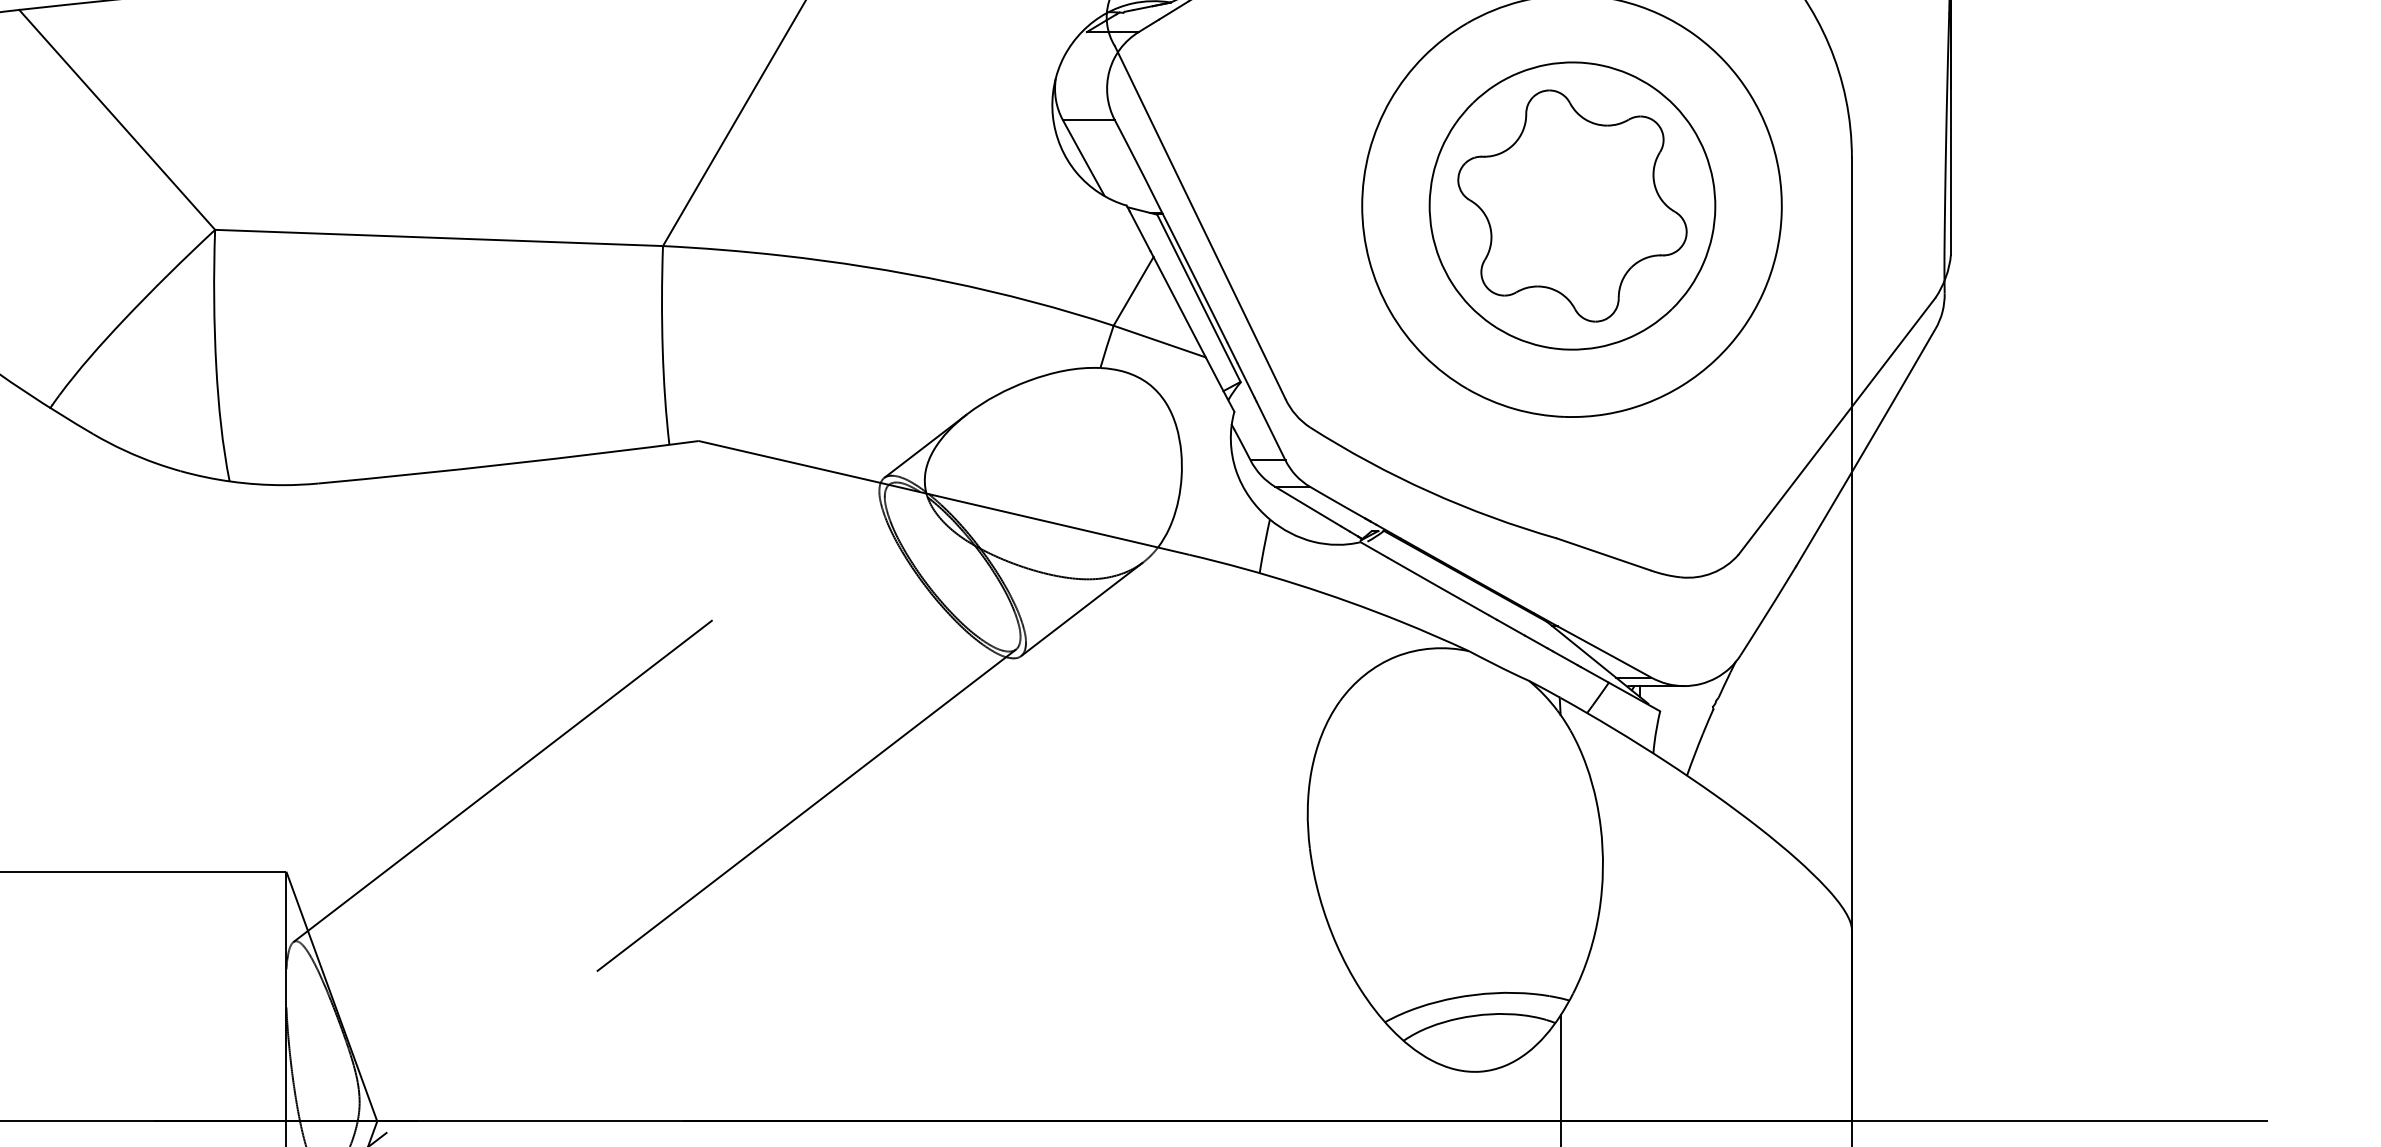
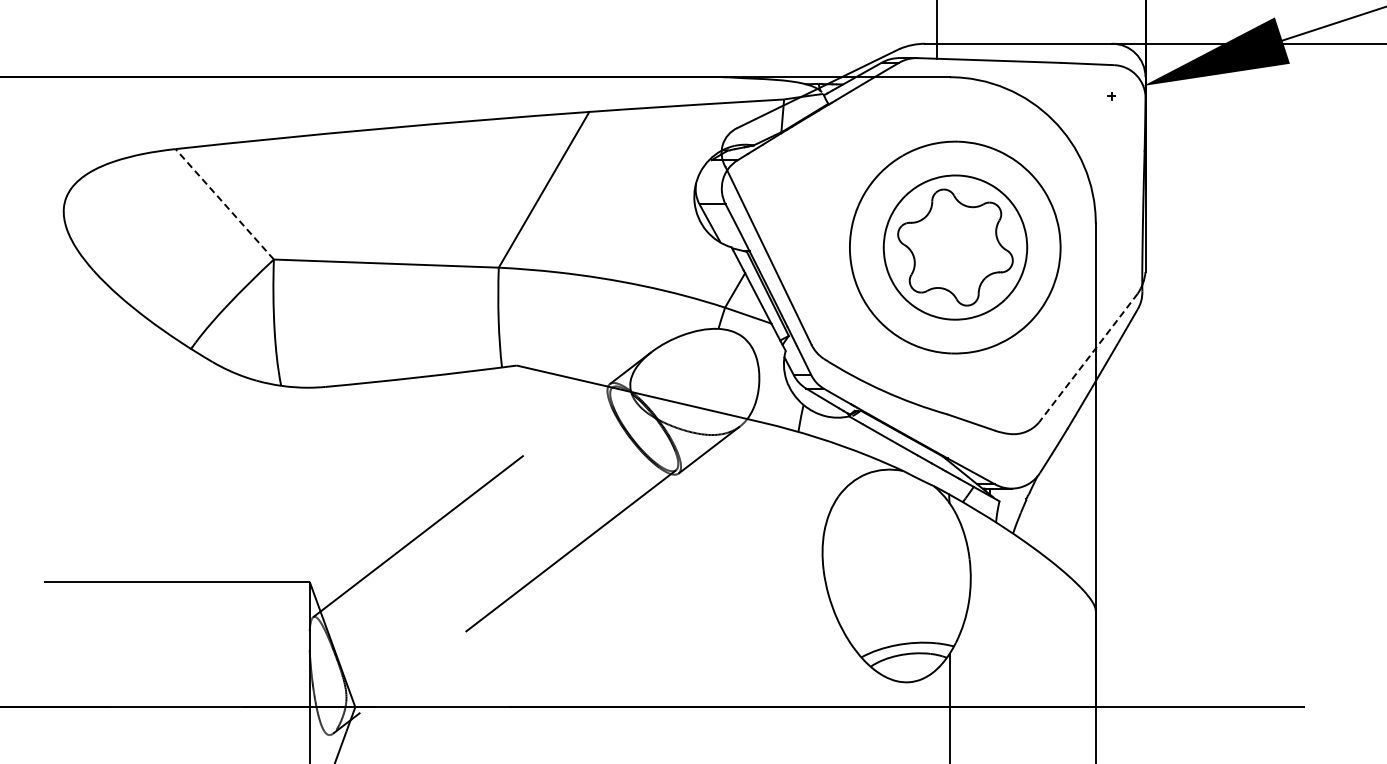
line: (116, 120) -> (224, 204), solid -> dashed
line: (1837, 426) -> (1088, 358), solid -> dashed

